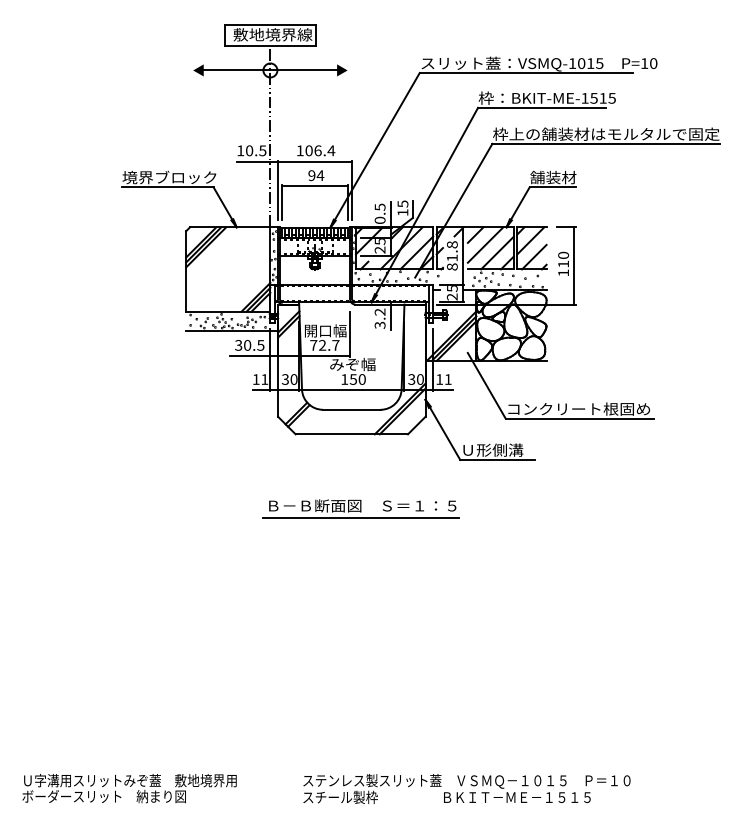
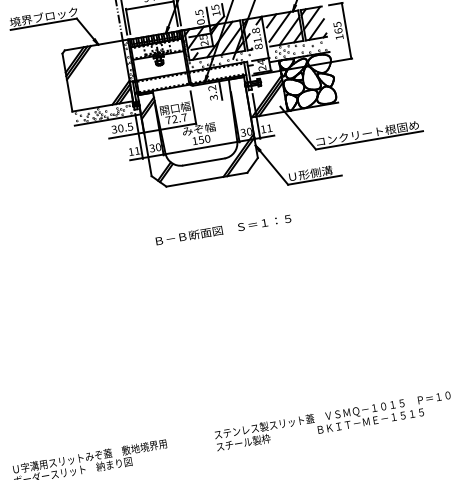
text: (563, 259) -> (337, 27), 110 -> 165
text: (452, 289) -> (261, 62), 25 -> 24
line: (360, 518) -> (223, 239), removed

